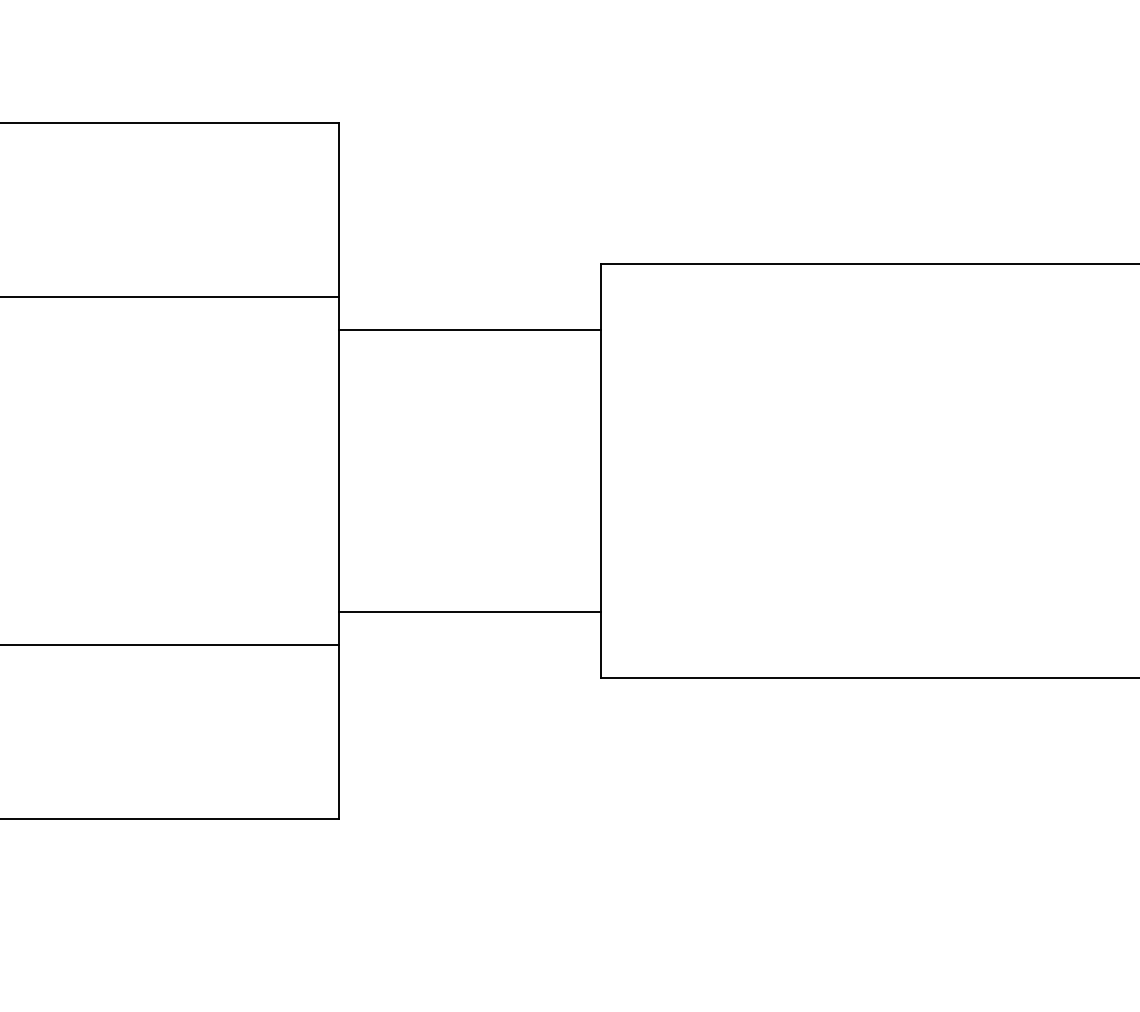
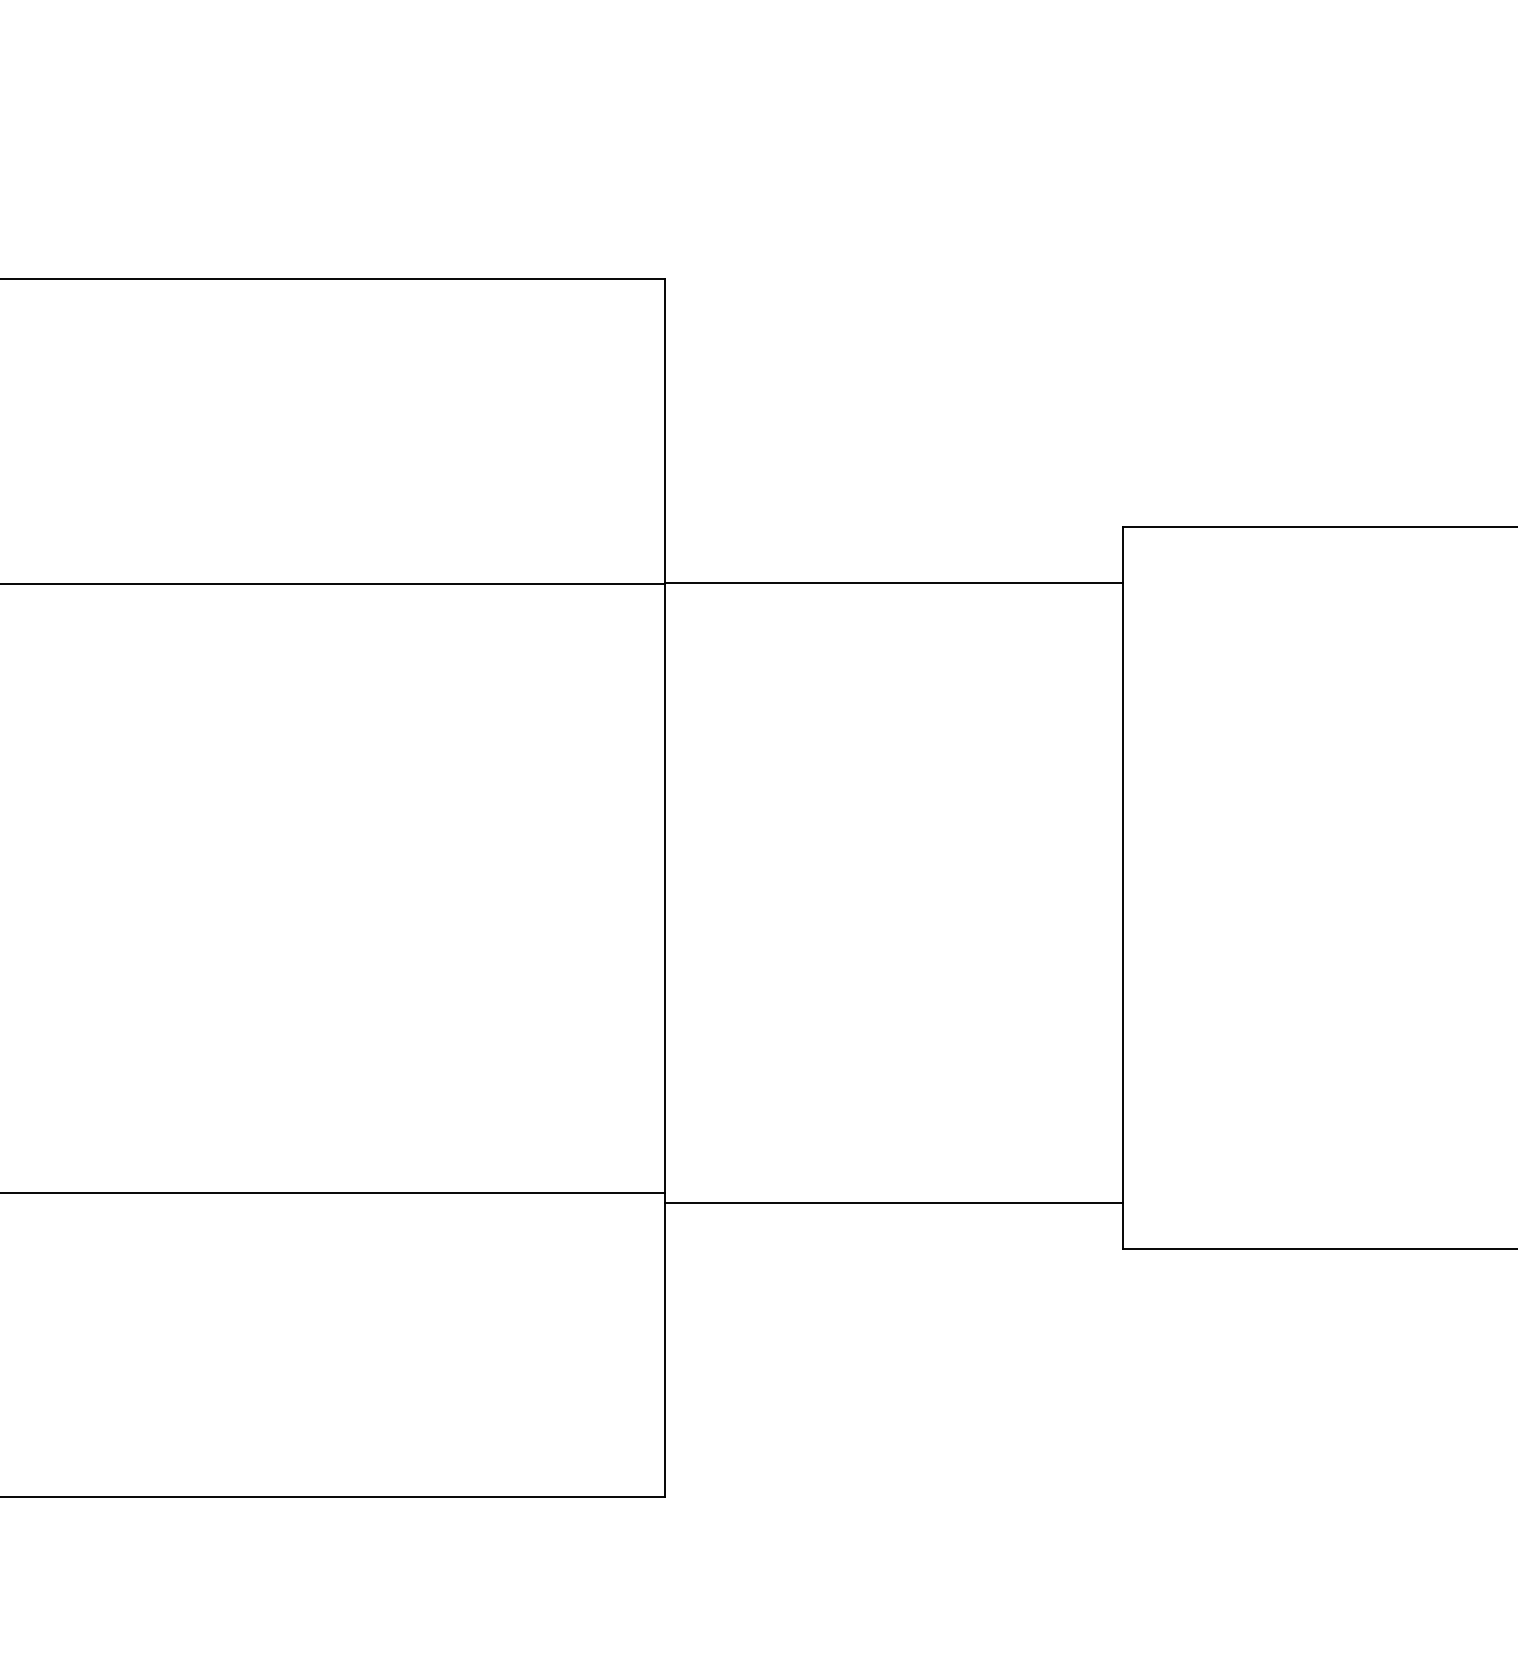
line: (469, 329) -> (893, 581), moved
line: (469, 611) -> (893, 1201), moved

